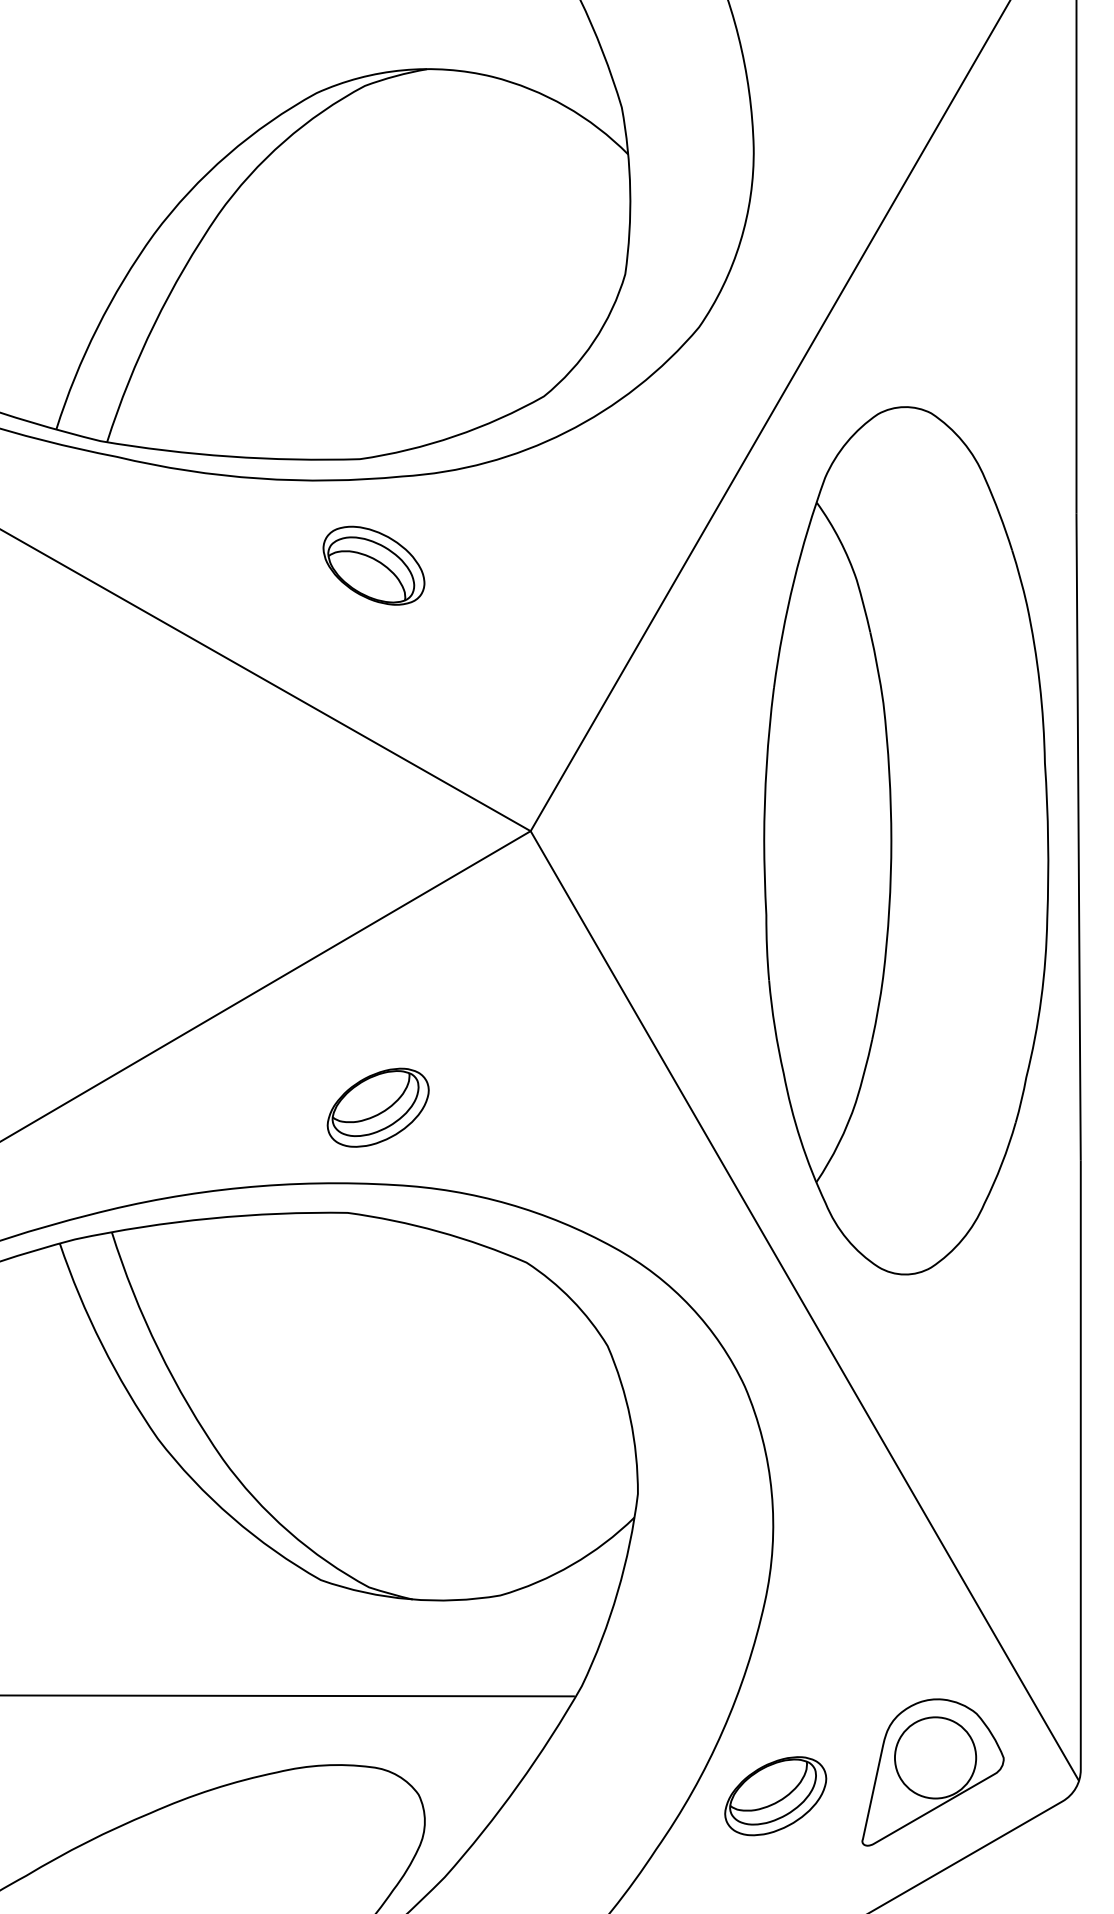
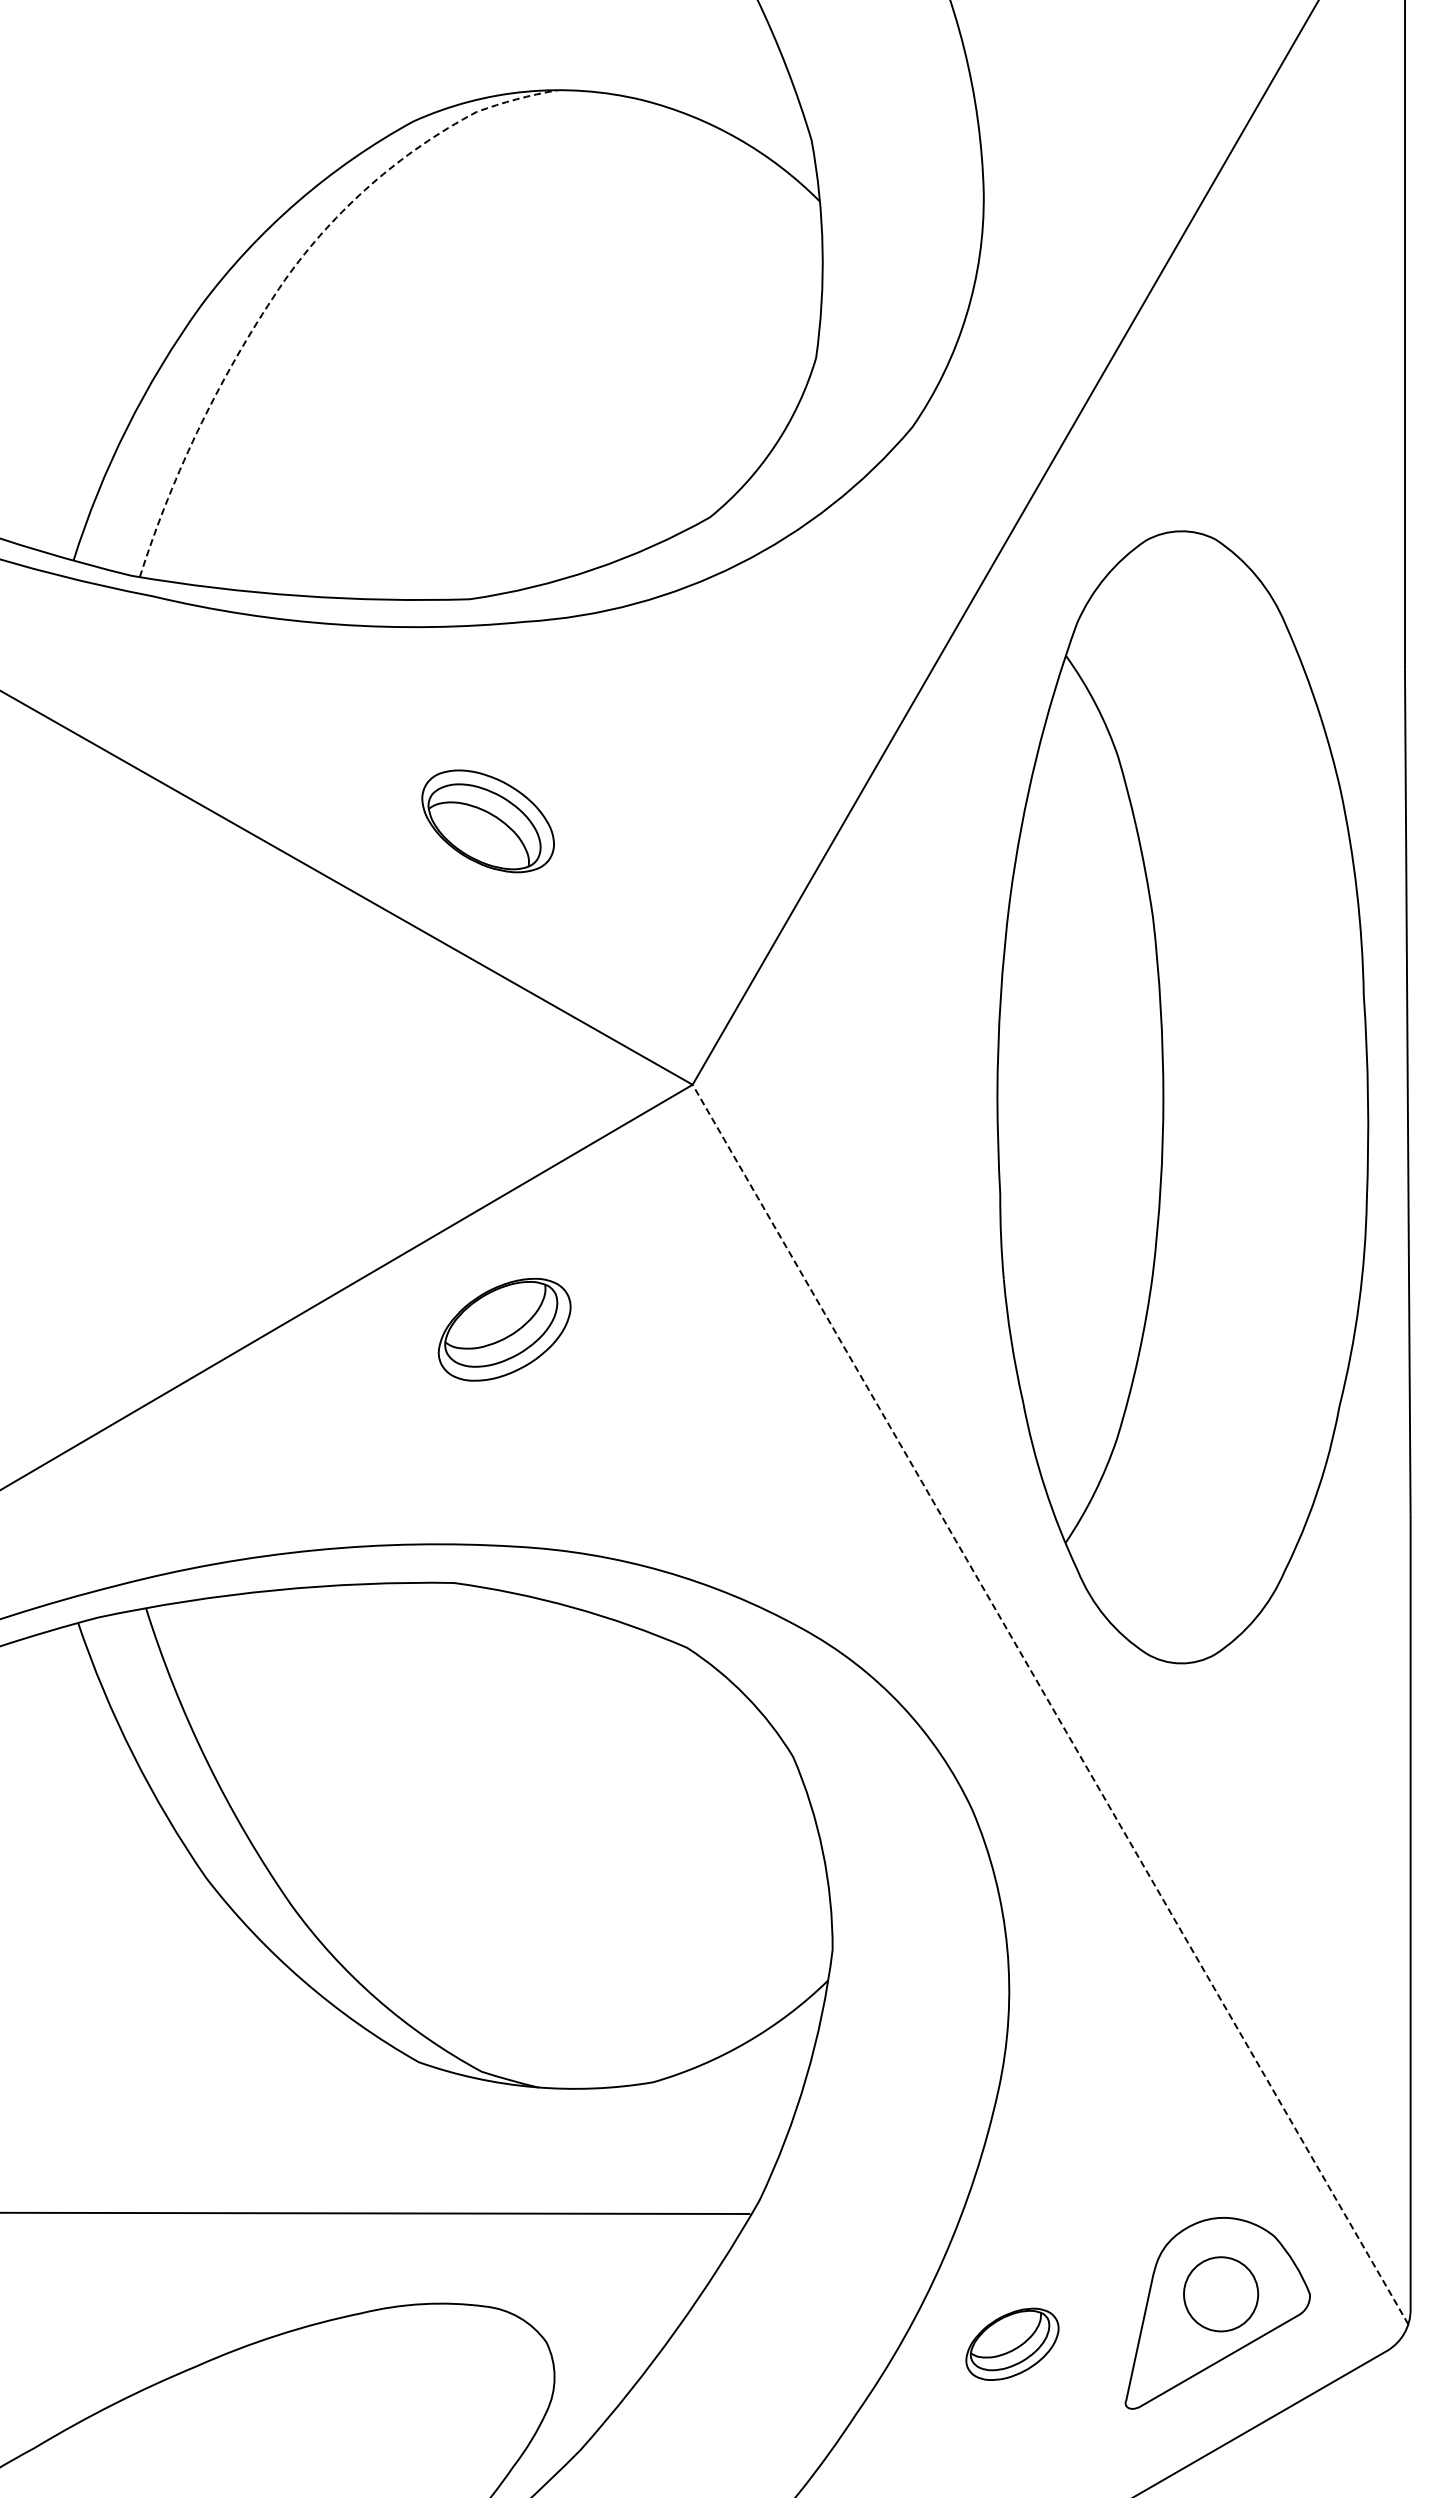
line: (222, 208) -> (290, 272), solid -> dashed
part: (373, 565) -> (487, 821), moved
part: (378, 1107) -> (504, 1329), moved
line: (804, 1306) -> (1050, 1704), solid -> dashed
circle: (935, 1758) -> (1221, 2294), size x0.7
part: (775, 1796) -> (1012, 2344), size x0.7

